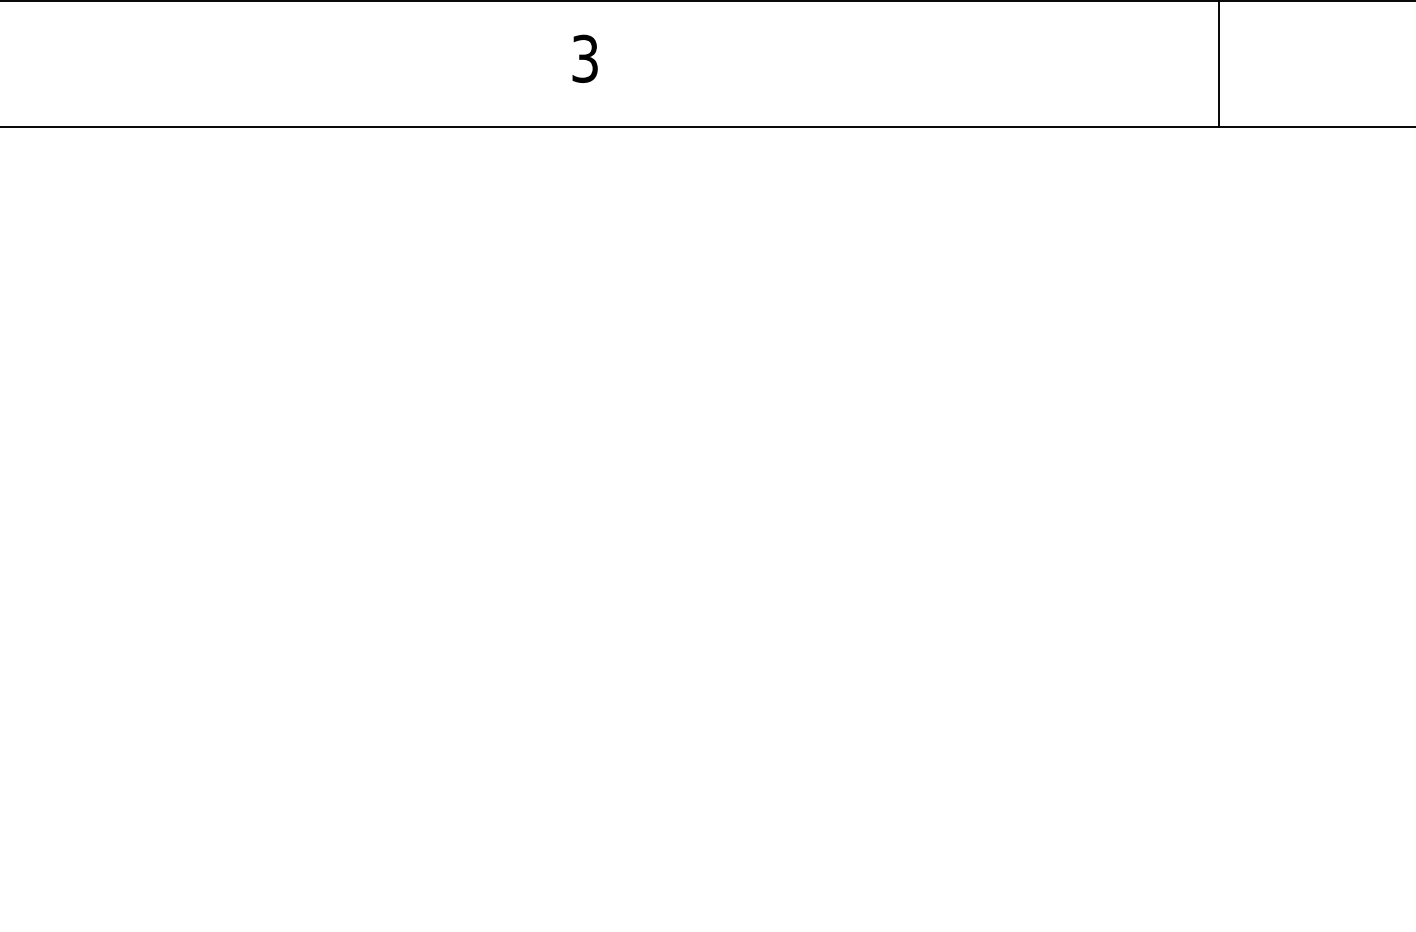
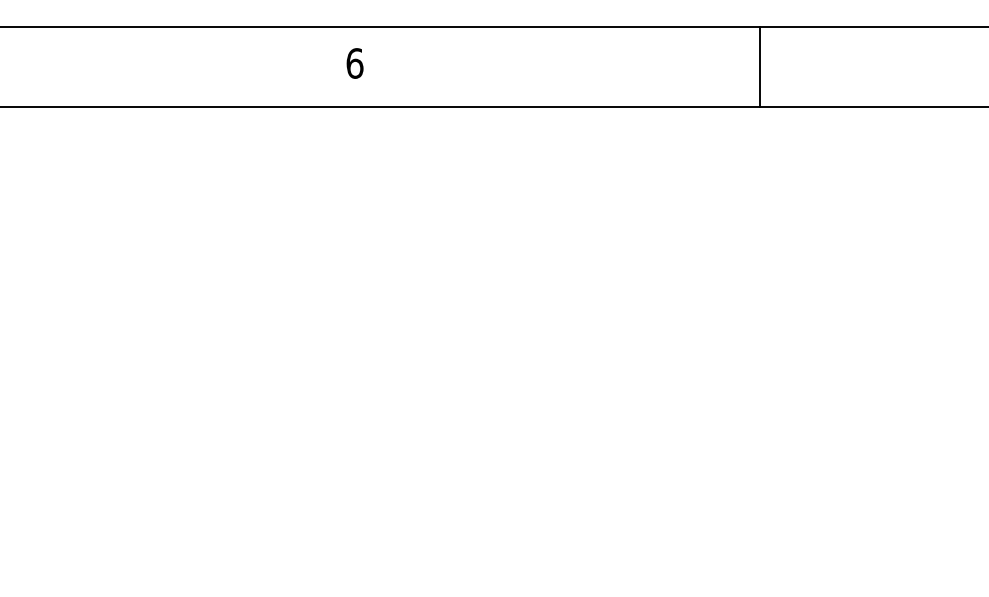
text: (584, 58) -> (354, 63), 3 -> 6

